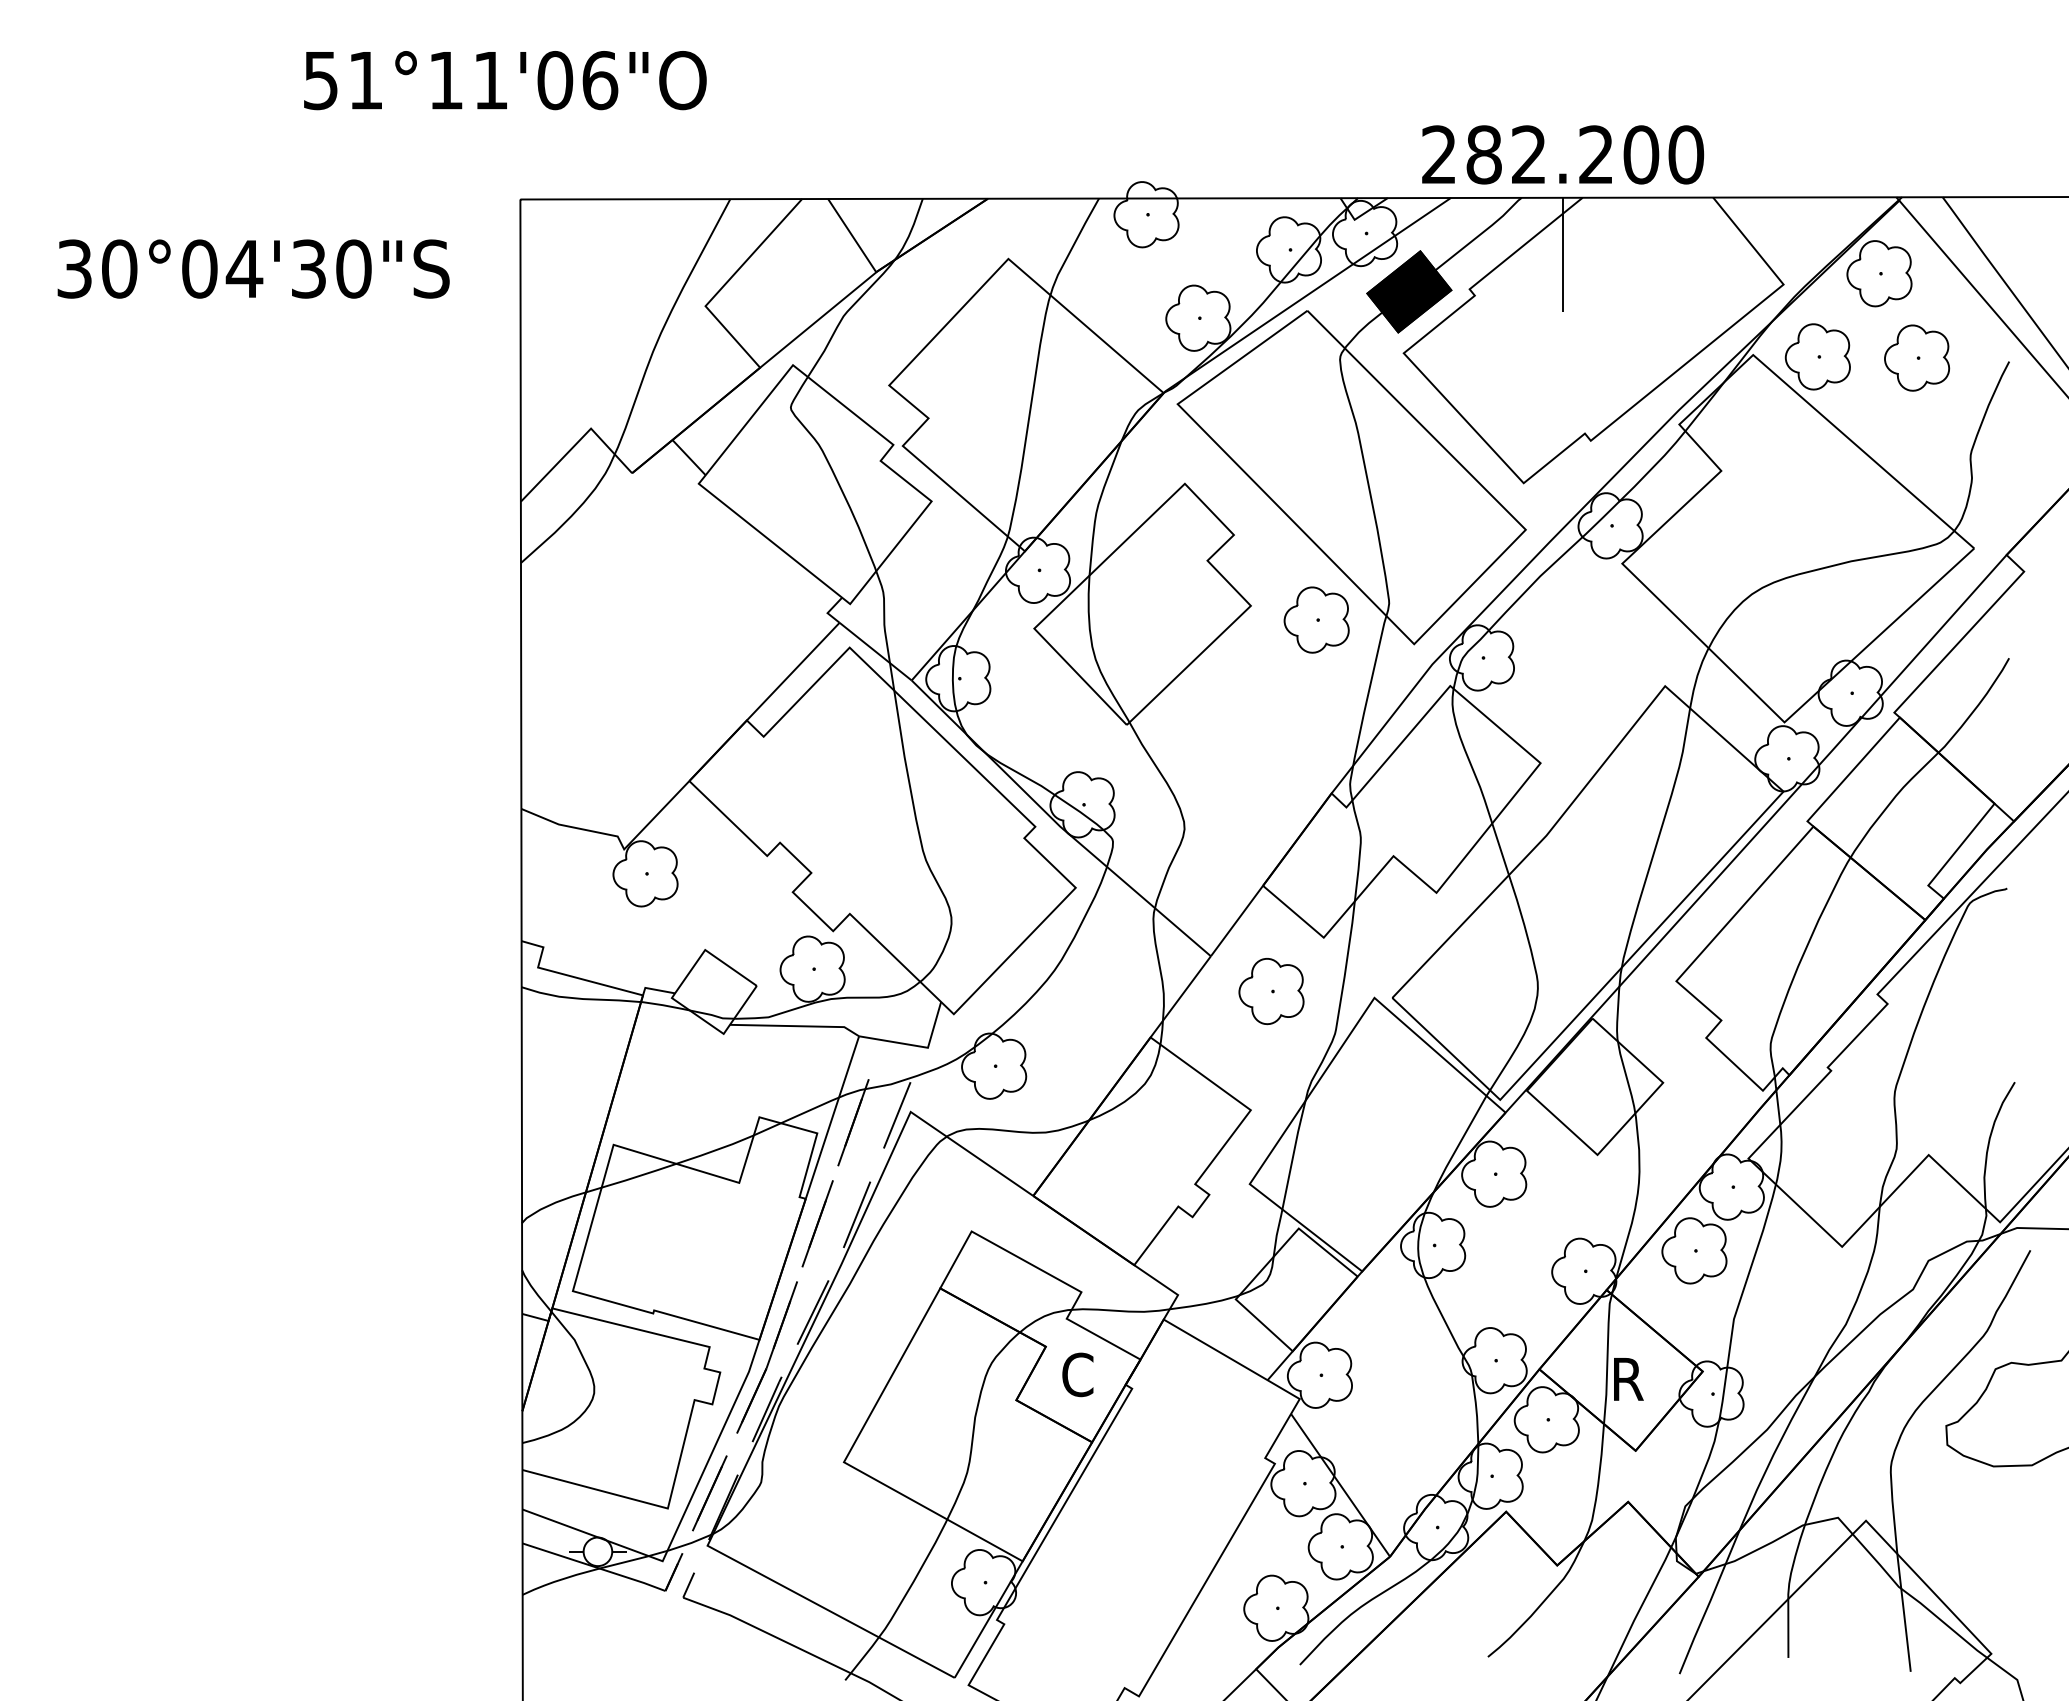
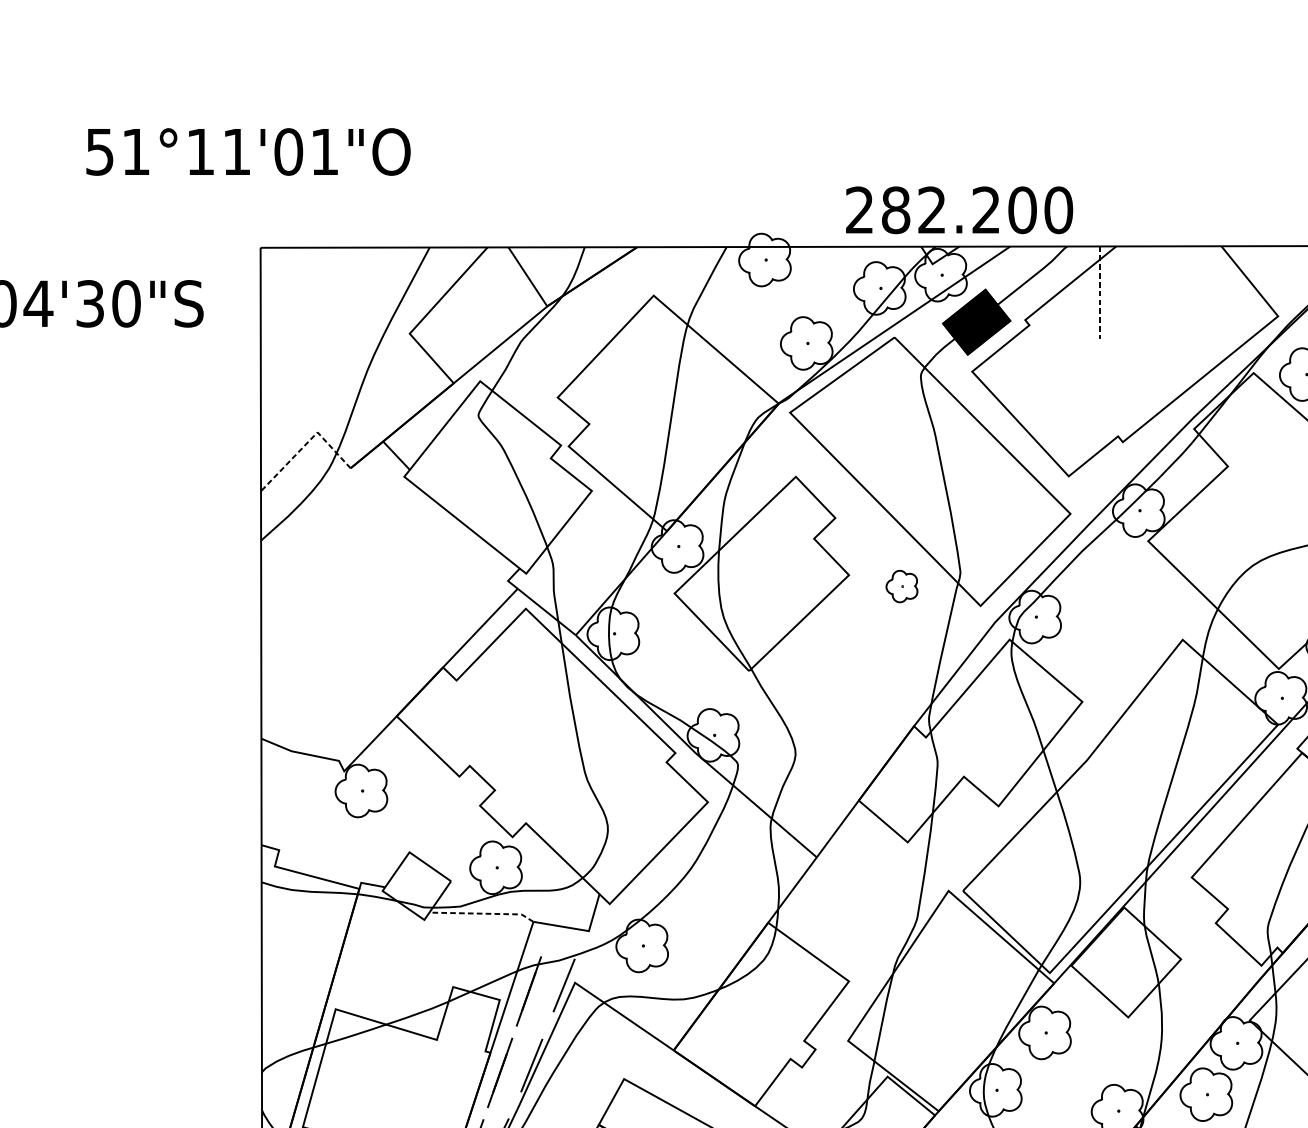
text: (600, 80) -> (325, 151), 51°11'06"O -> 51°11'01"O
text: (1563, 154) -> (959, 209), moved
line: (1562, 255) -> (1100, 292), solid -> dashed
line: (577, 442) -> (306, 443), solid -> dashed
part: (1316, 619) -> (901, 586), size x0.6
part: (1271, 991) -> (865, 885), removed
line: (796, 1026) -> (483, 913), solid -> dashed

